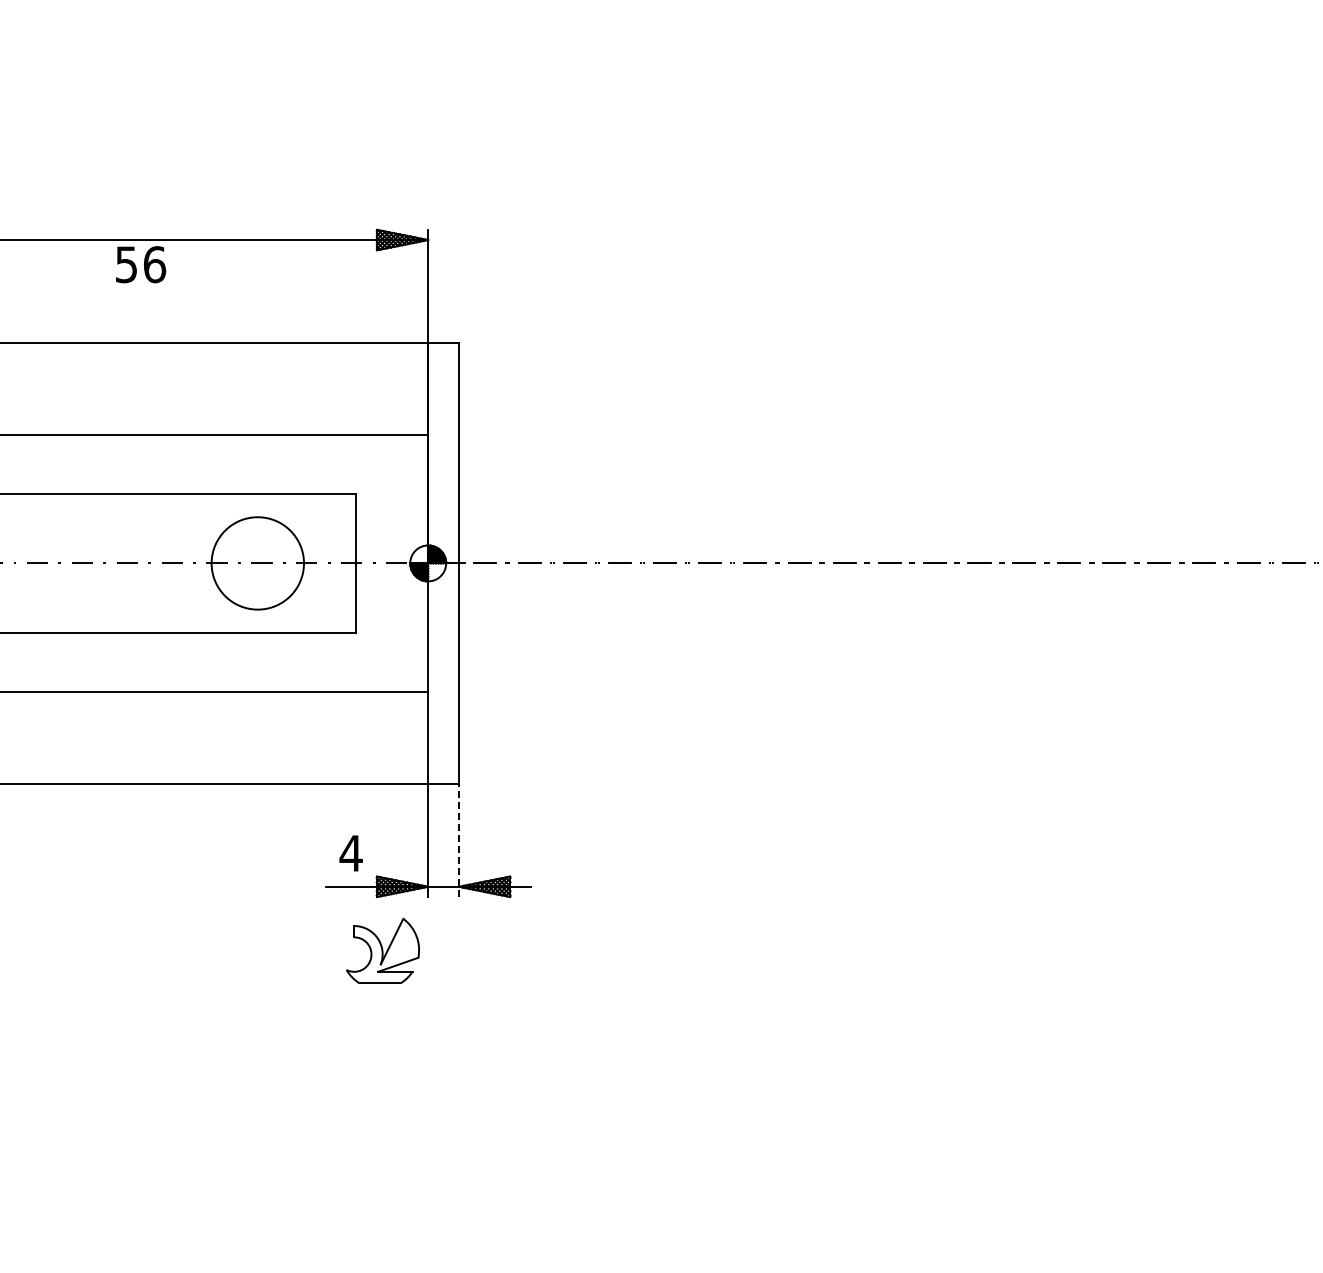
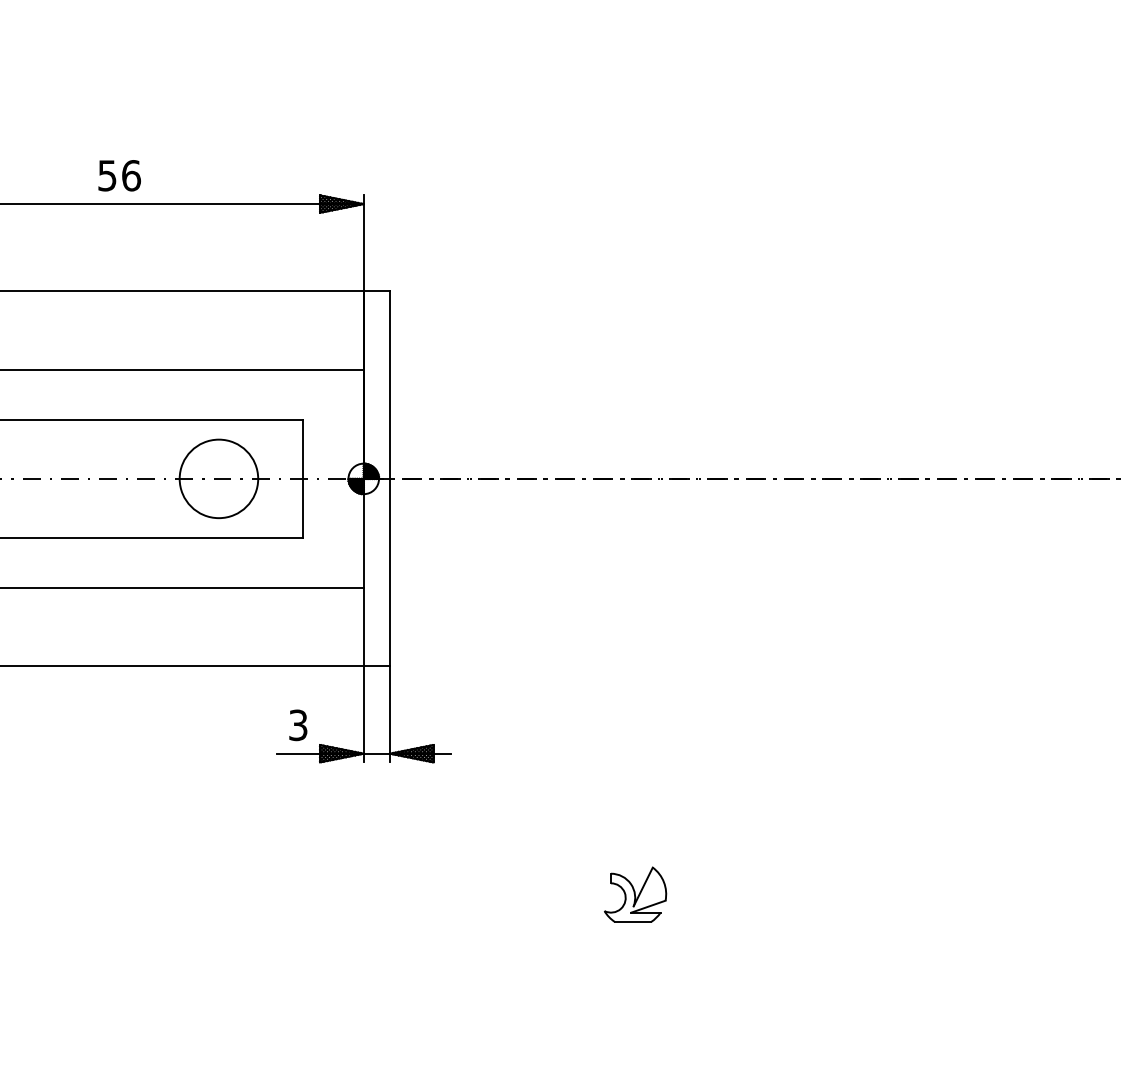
text: (141, 264) -> (120, 175), moved
line: (459, 840) -> (390, 714), dashed -> solid
text: (350, 852) -> (297, 724), 4 -> 3
part: (382, 950) -> (635, 894), moved

